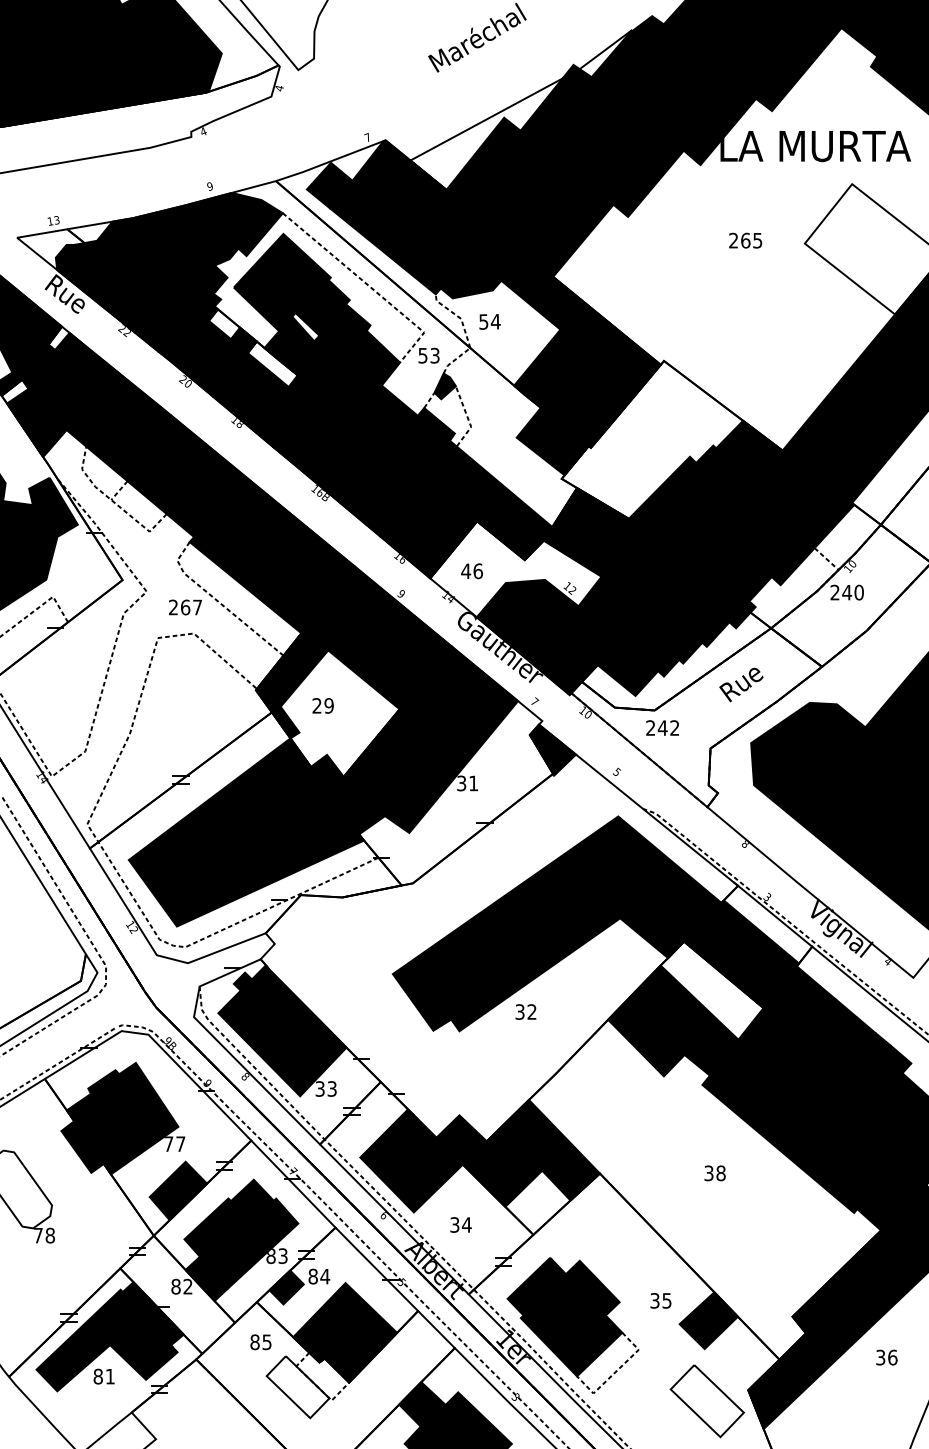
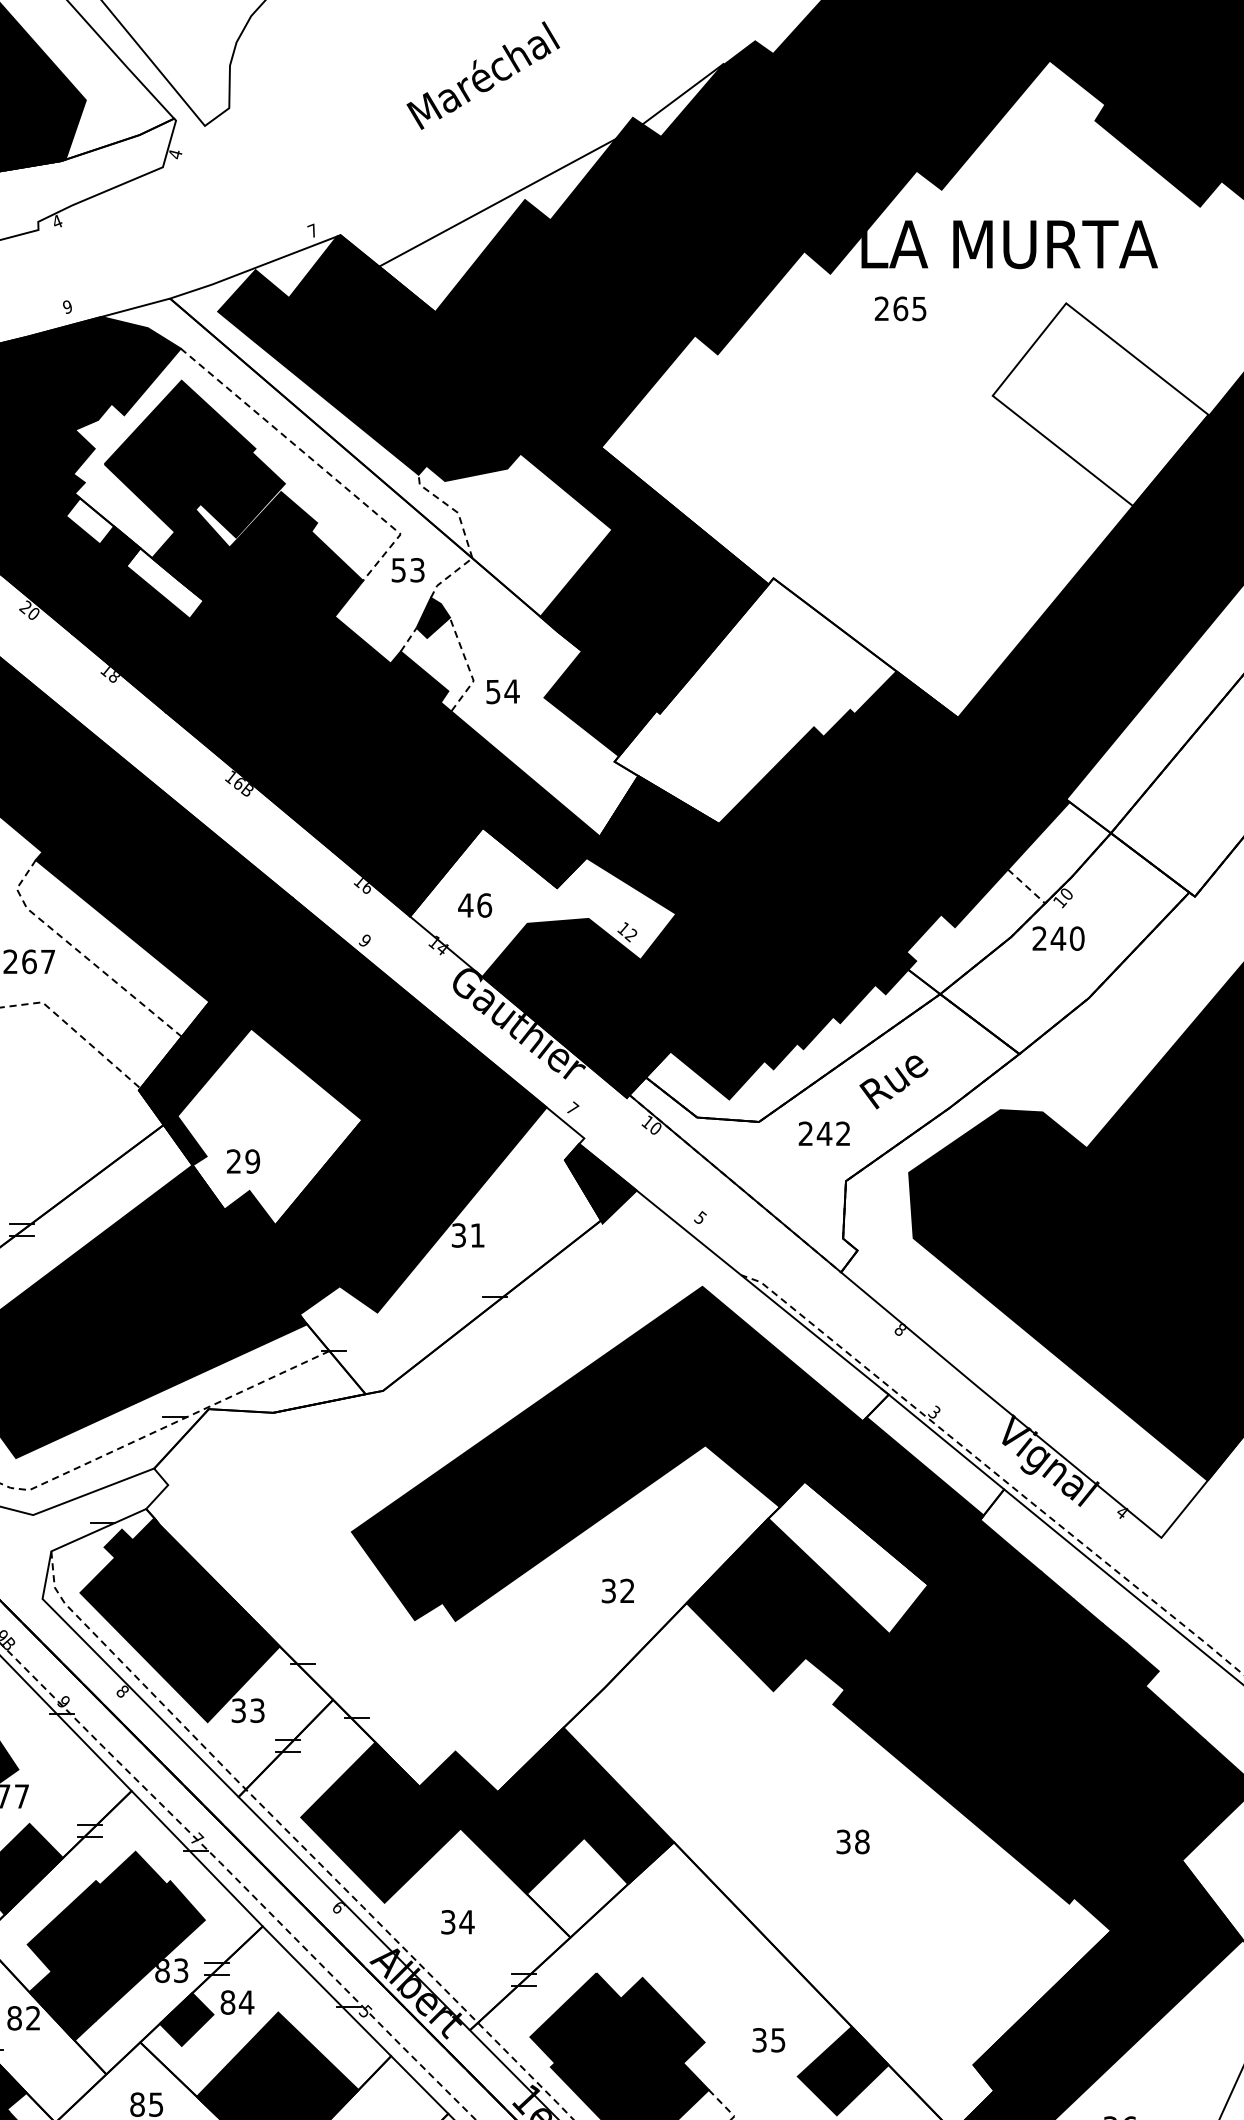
text: (745, 240) -> (900, 308), moved
text: (489, 321) -> (502, 691), moved
text: (322, 705) -> (242, 1160), moved
text: (662, 727) -> (824, 1132), moved
text: (525, 1011) -> (617, 1590), moved

